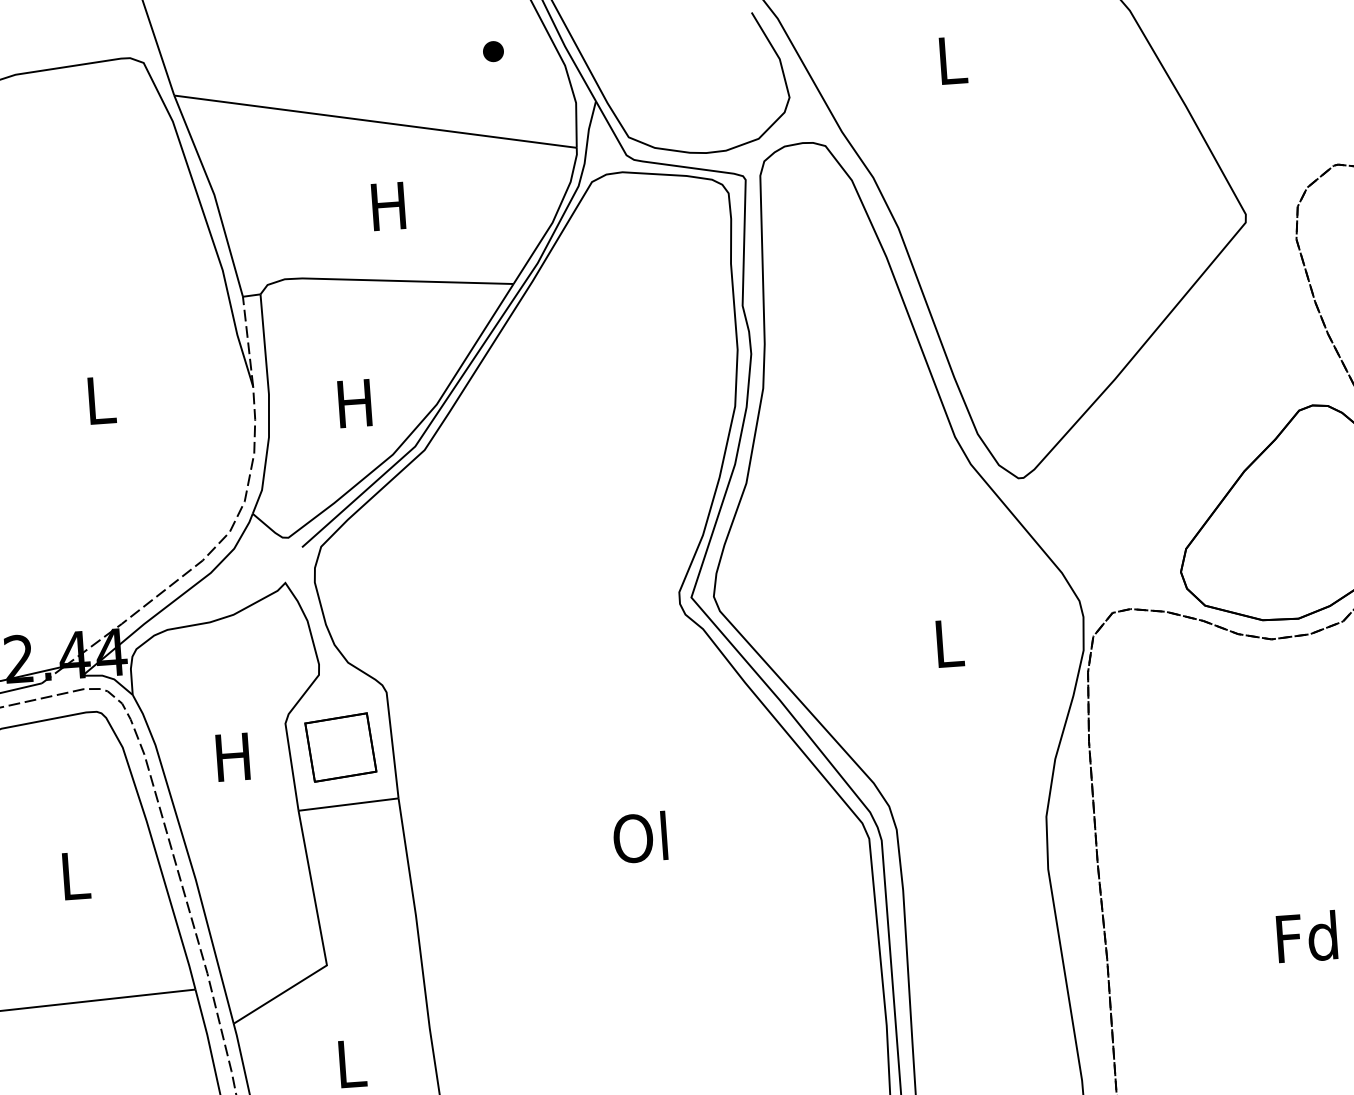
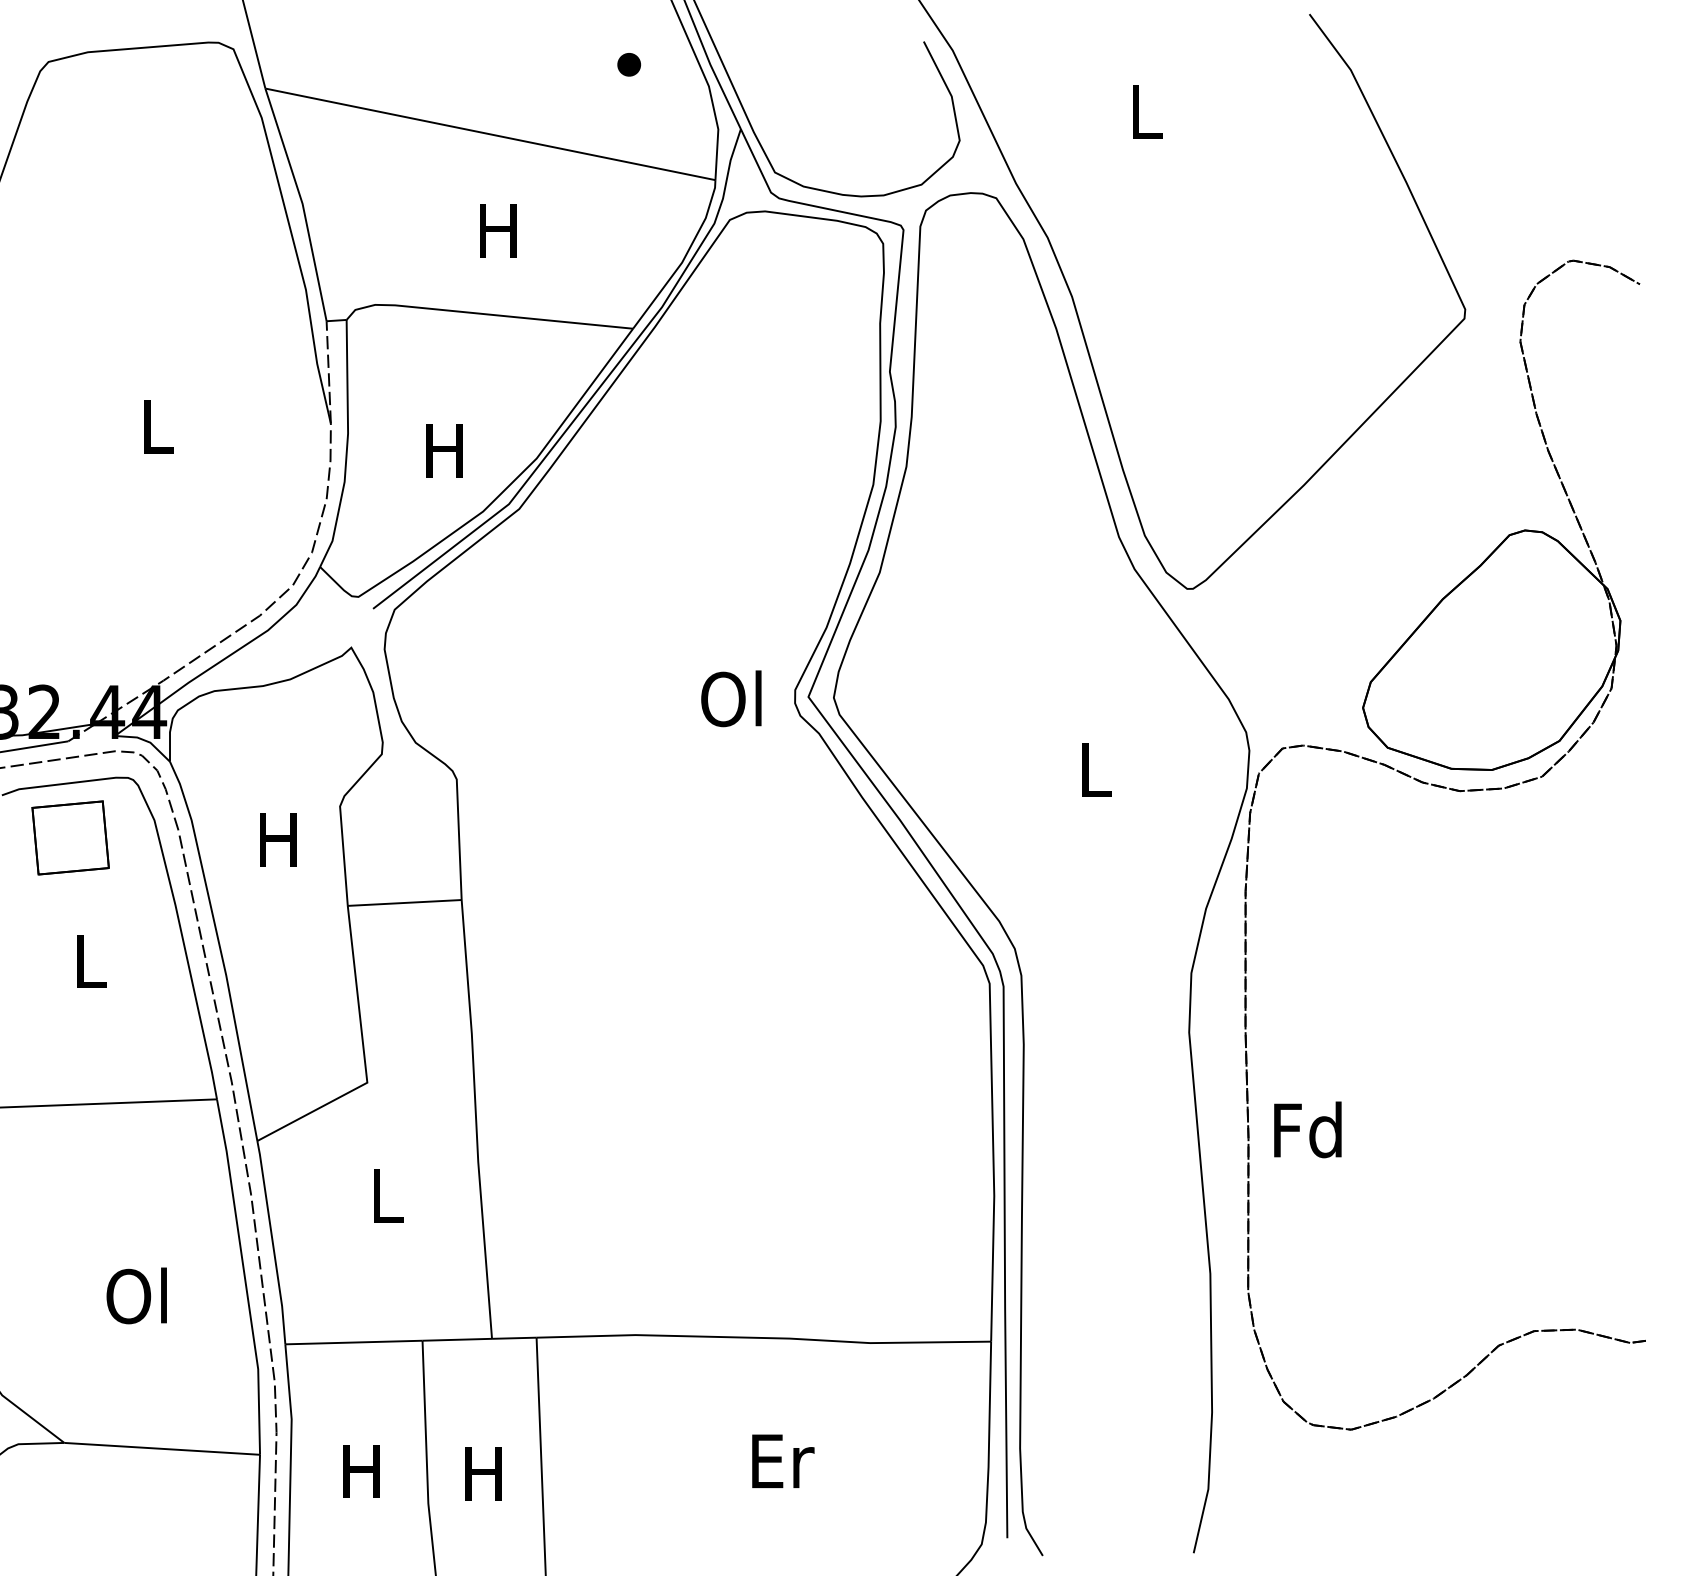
part: (340, 747) -> (70, 837), moved
text: (640, 837) -> (731, 698), moved
text: (1306, 936) -> (1307, 1129), moved

